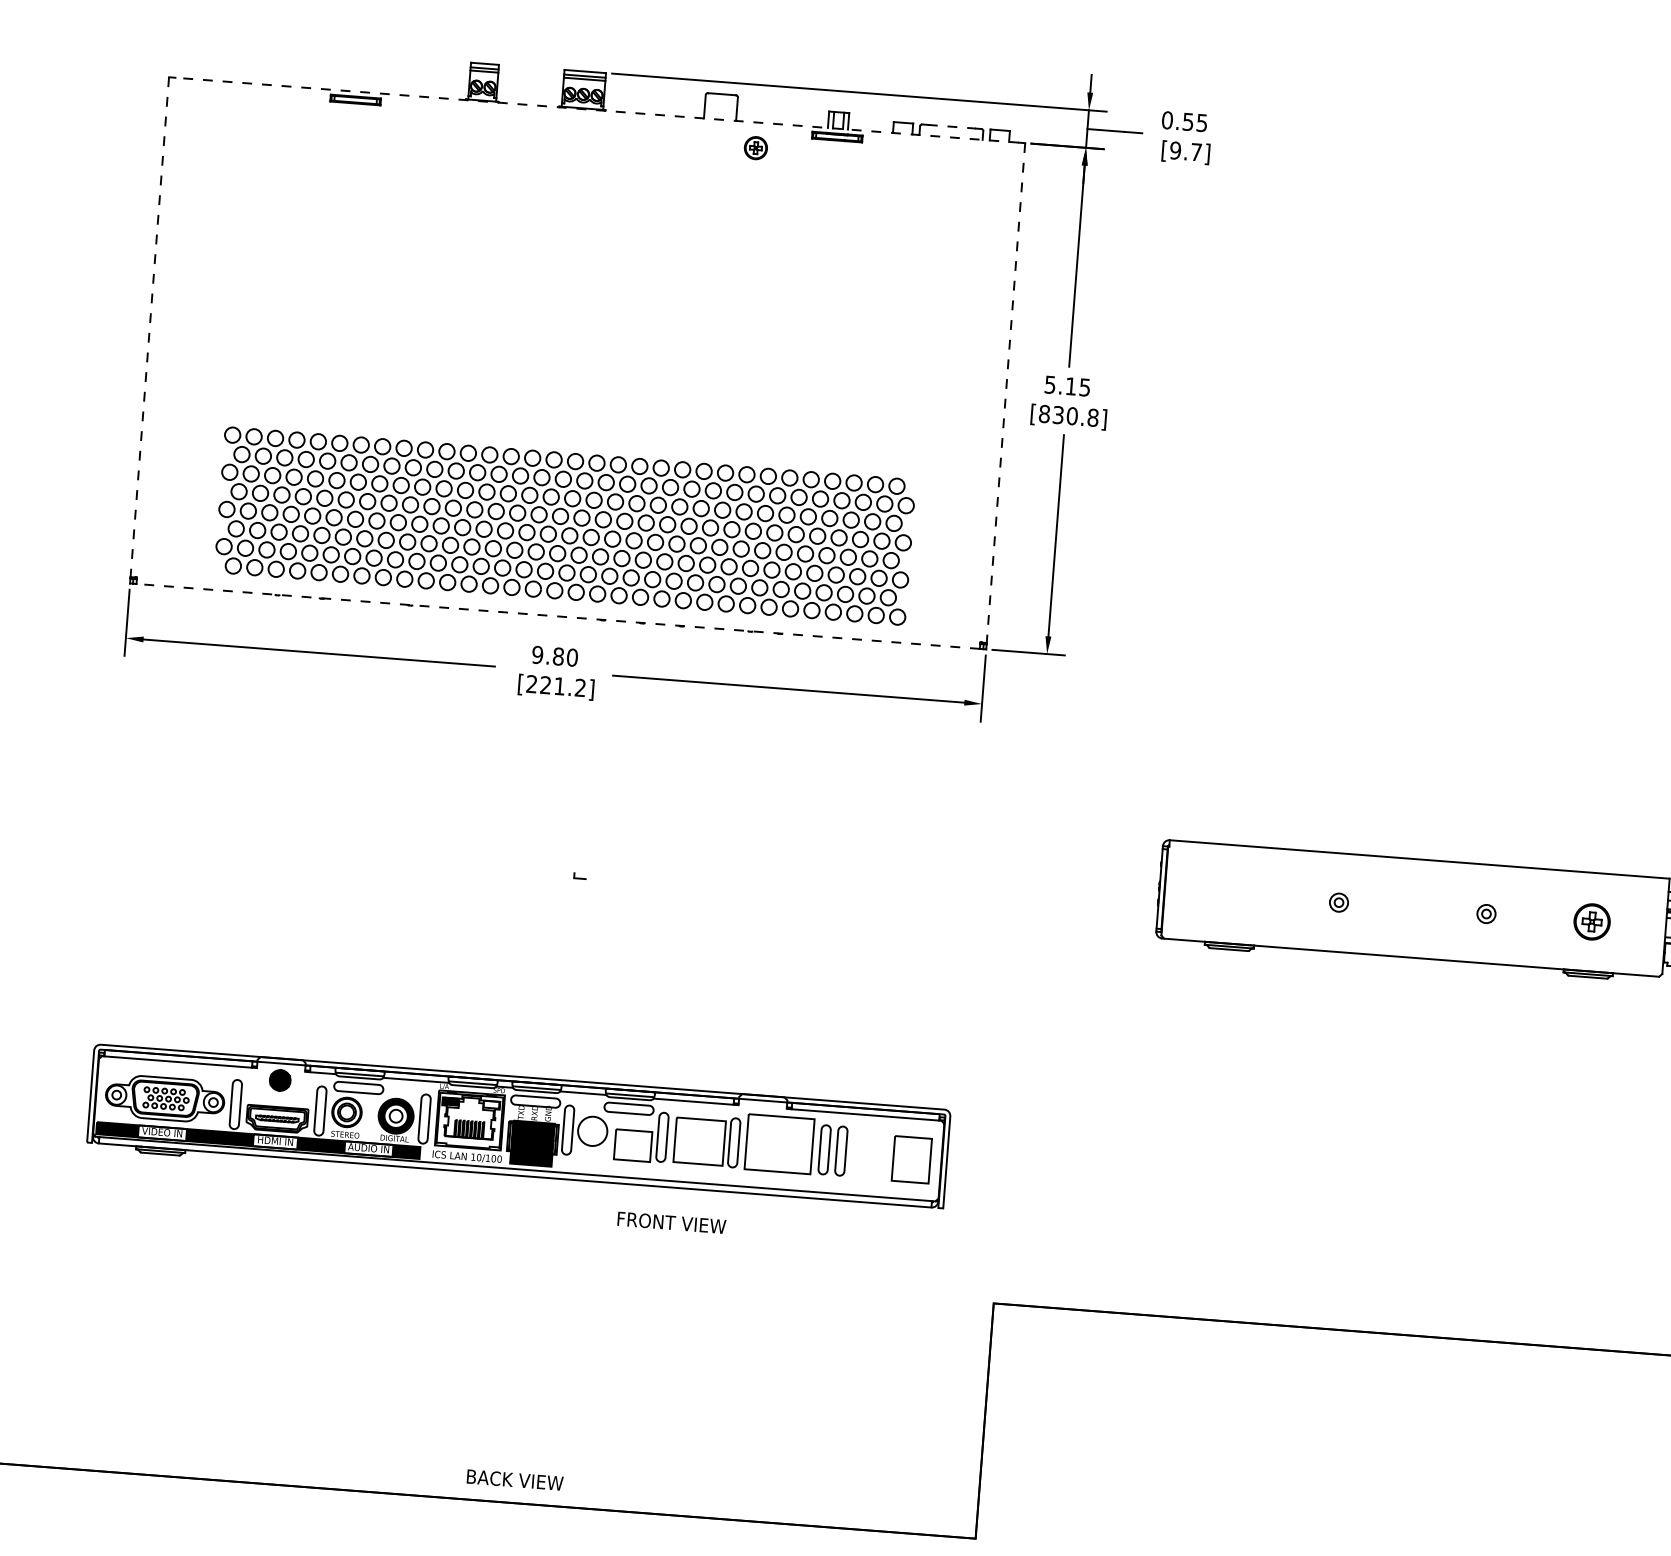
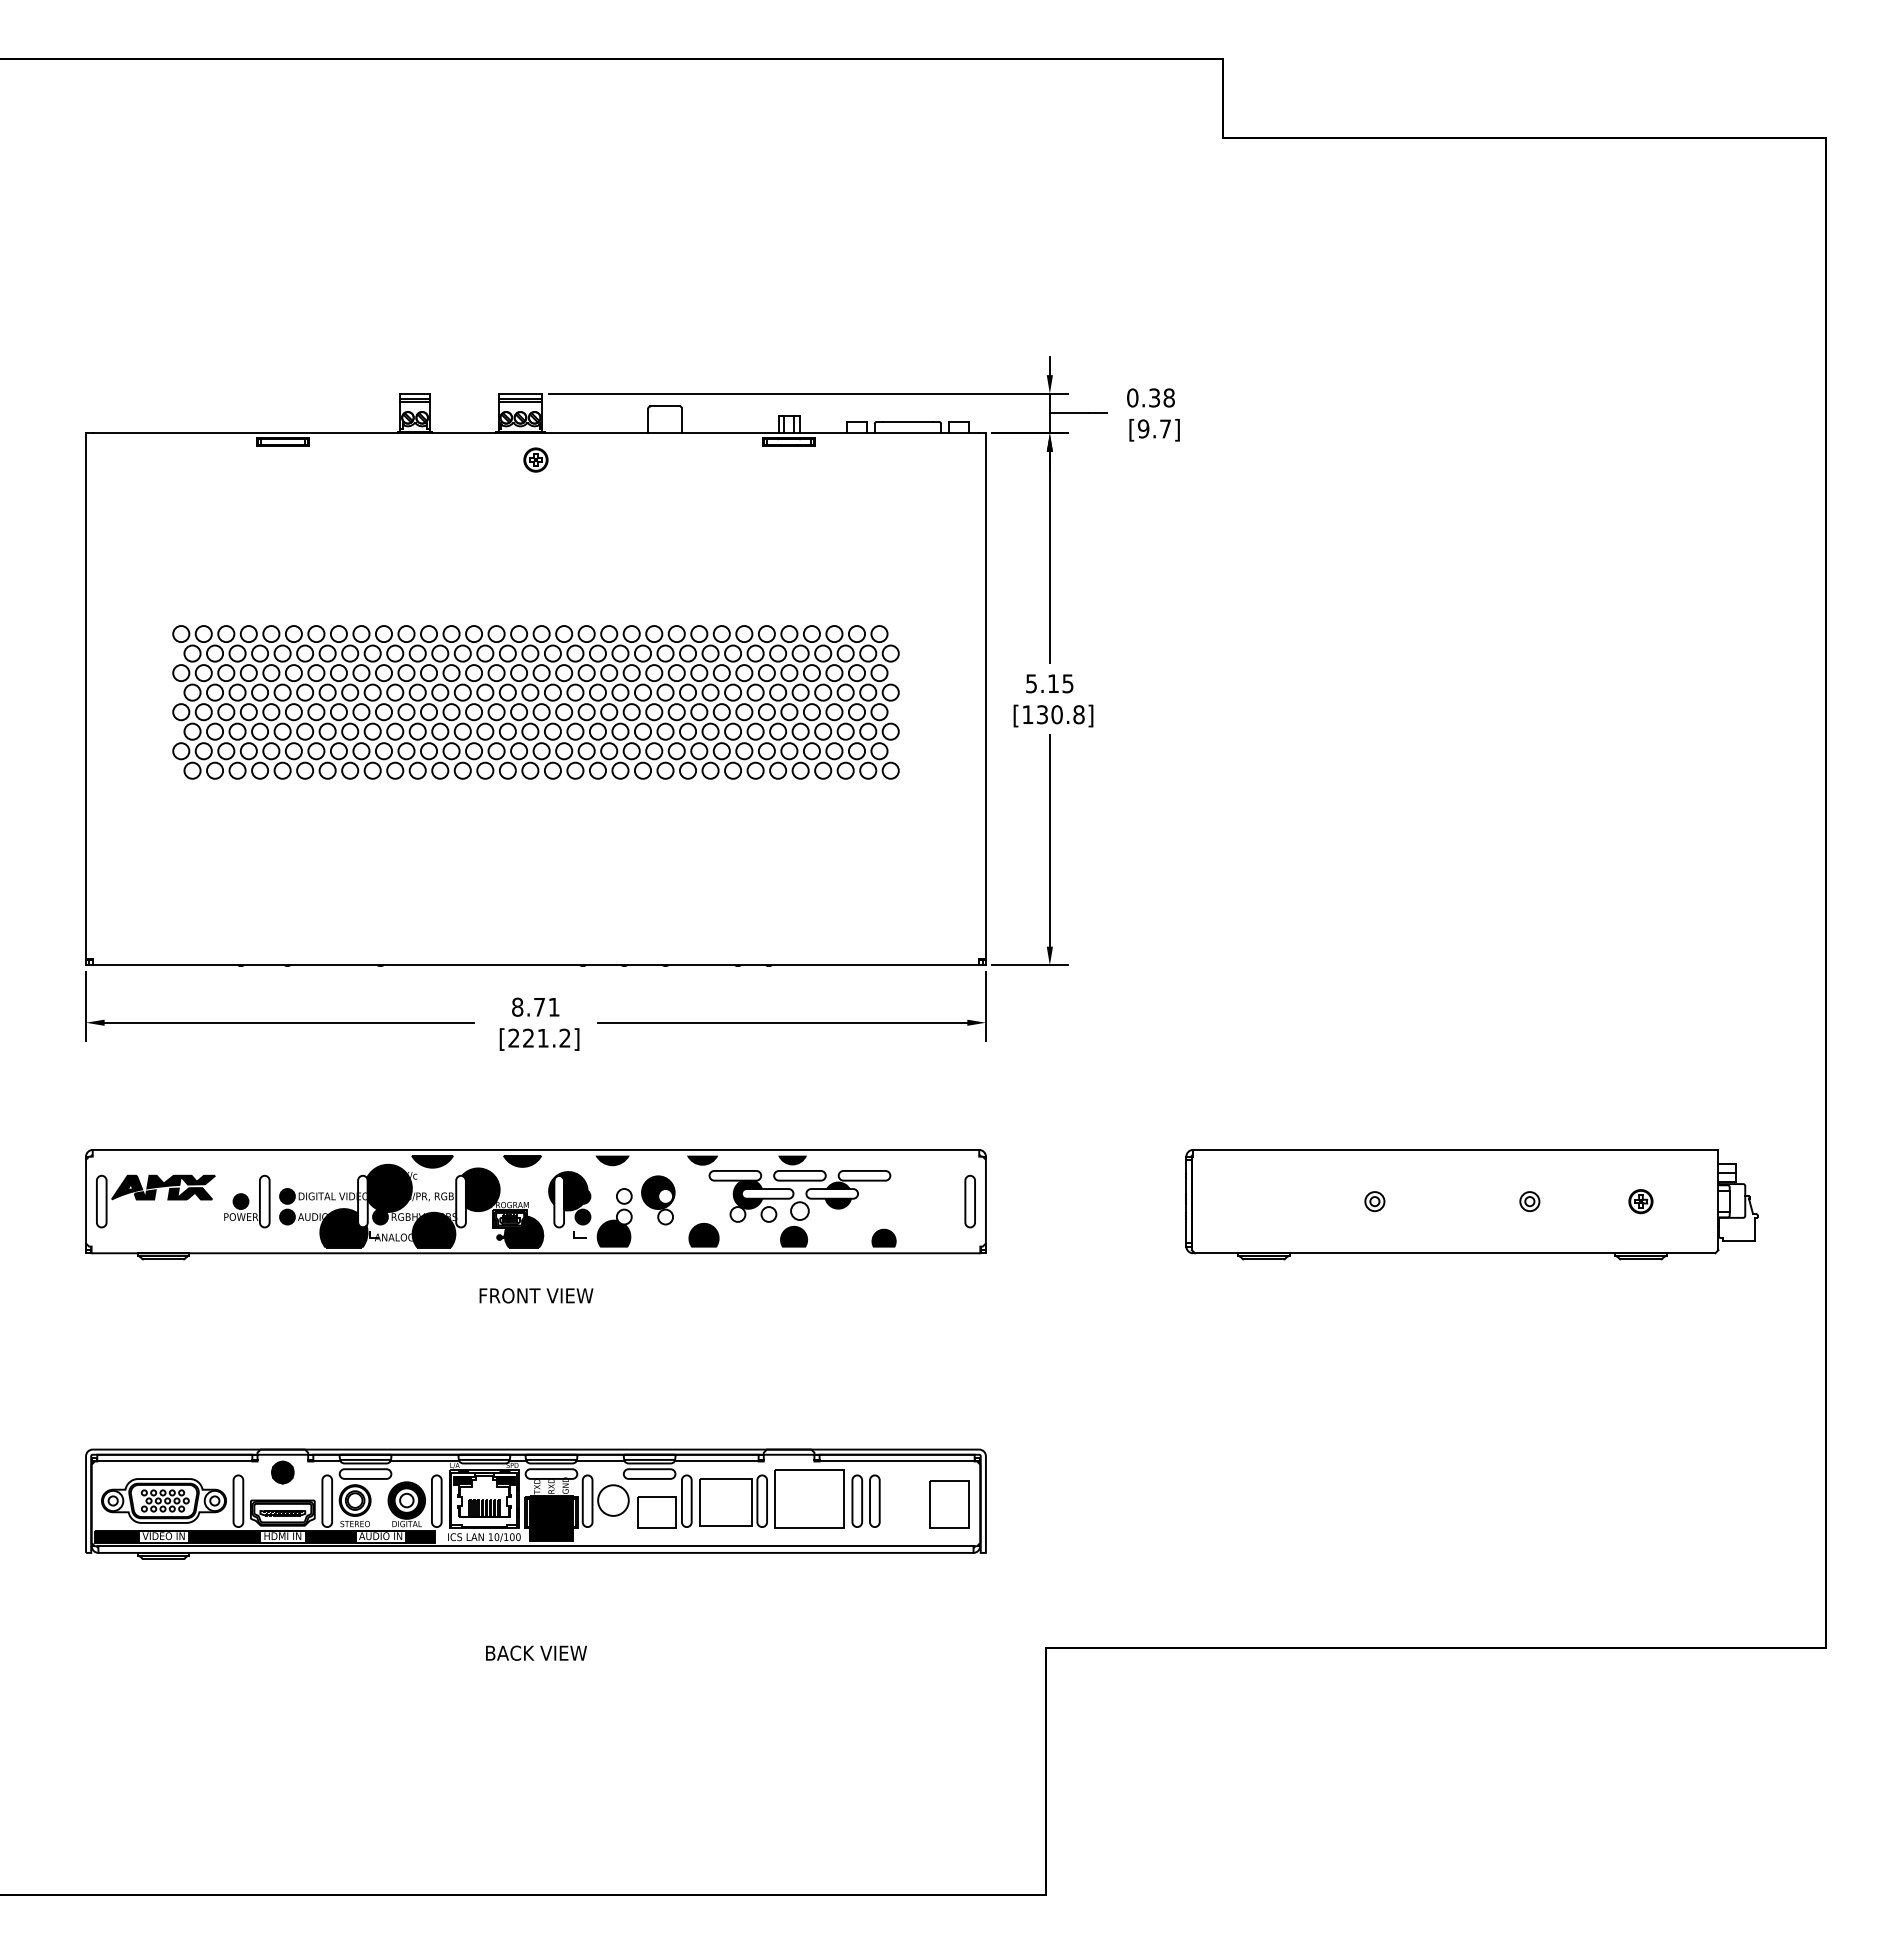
line: (596, 110) -> (535, 433), dashed -> solid
text: (1194, 122) -> (1161, 397), 0.55 -> 0.38
line: (952, 126) -> (908, 421), dashed -> solid
part: (755, 147) -> (535, 459), moved
line: (150, 326) -> (86, 695), dashed -> solid
line: (1005, 392) -> (985, 695), dashed -> solid
text: (1044, 413) -> (1027, 714), [830.8] -> [130.8]
part: (564, 526) -> (535, 702), moved
line: (557, 616) -> (535, 965), dashed -> solid
text: (554, 655) -> (535, 1006), 9.80 -> 8.71
part: (540, 843) -> (535, 1204), added
part: (1591, 922) -> (1640, 1201), size x0.62
fill: (491, 1104) -> (505, 1480), added
text: (671, 1222) -> (536, 1295), moved
text: (515, 1479) -> (536, 1652), moved

